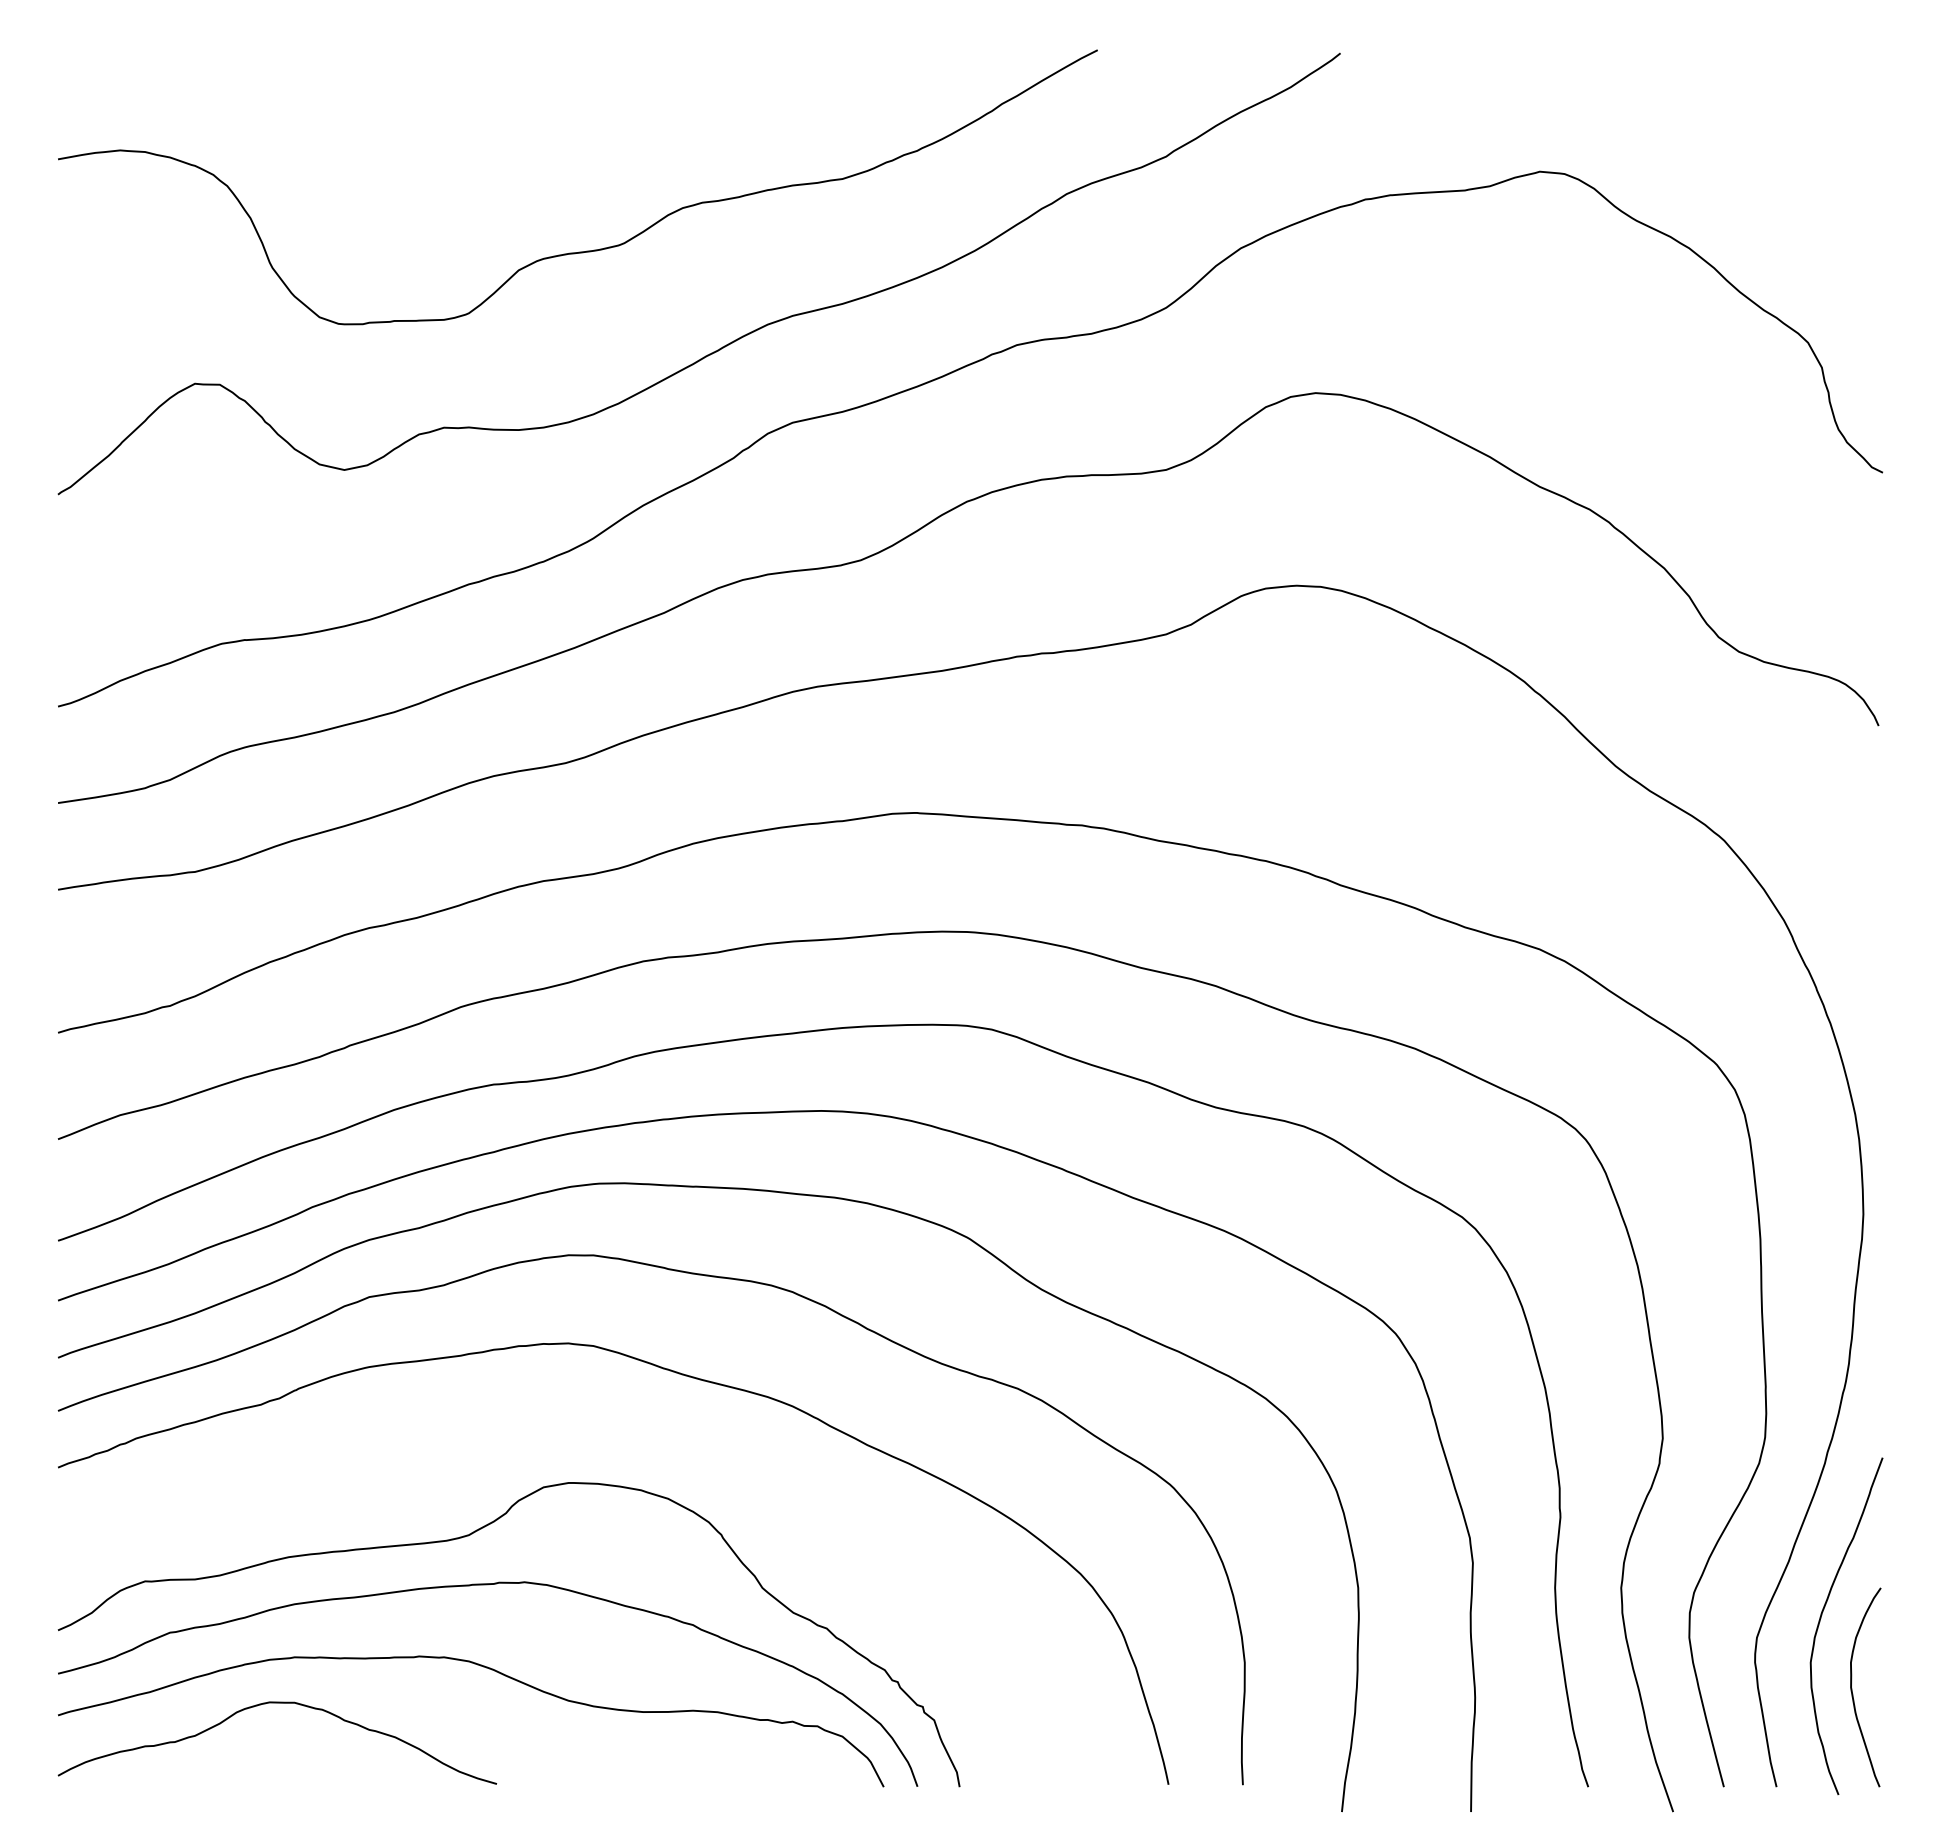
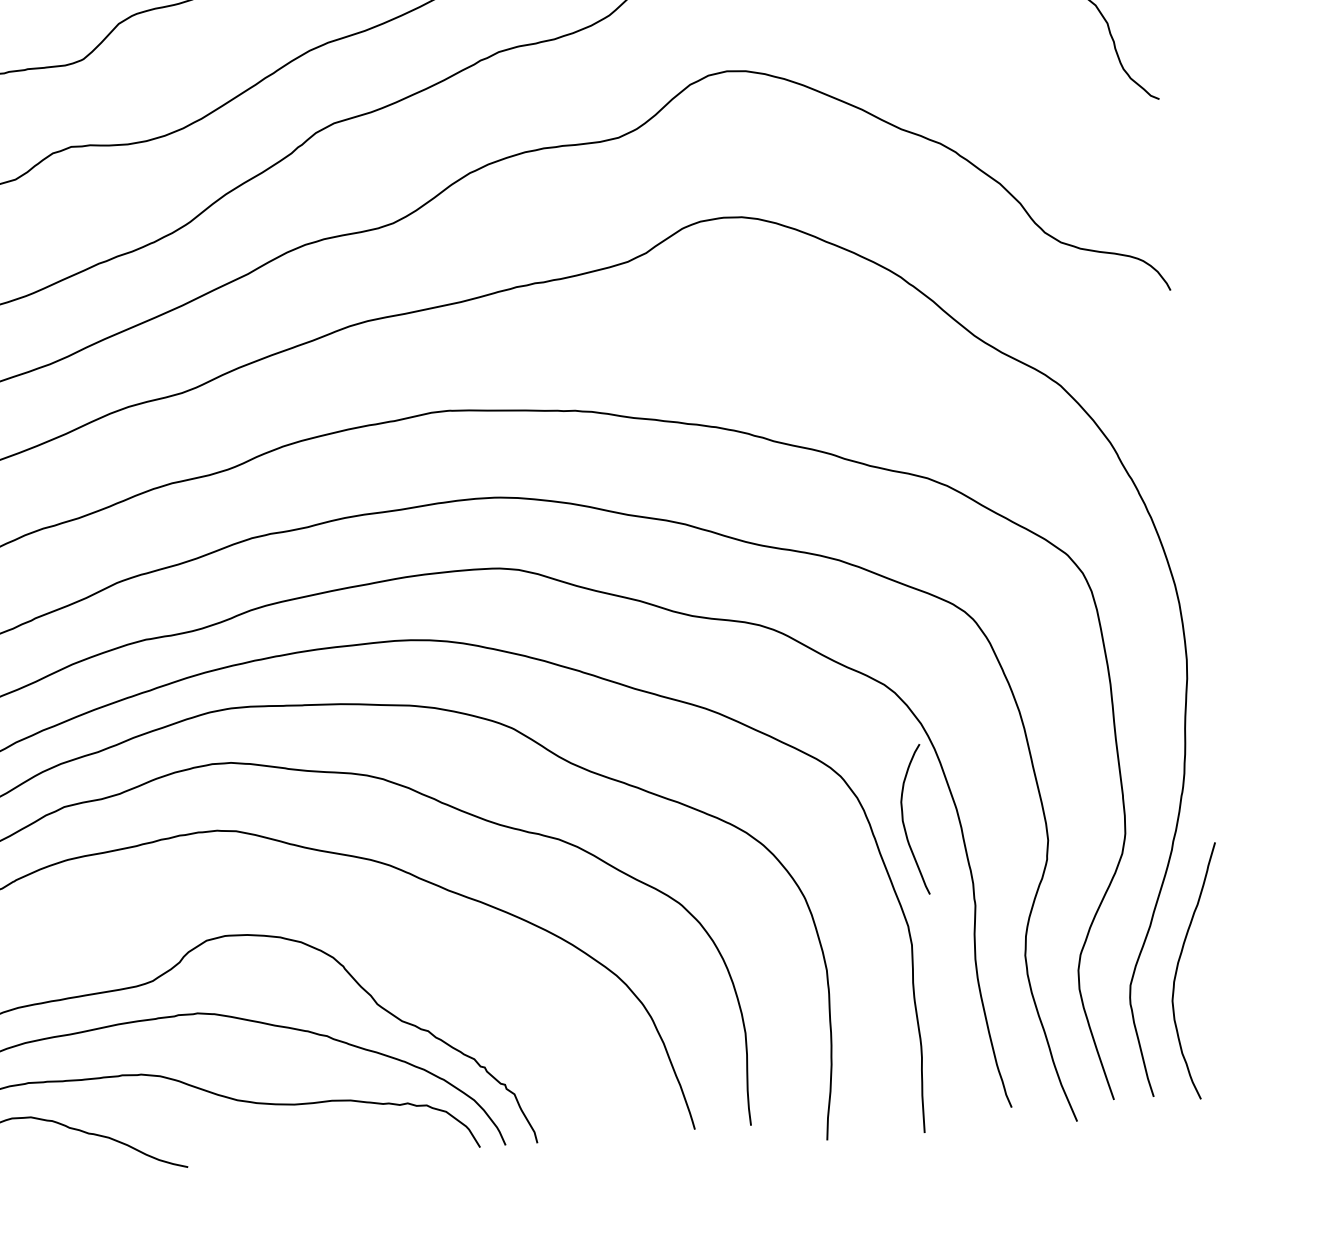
curve: (1852, 1688) -> (903, 821), moved

